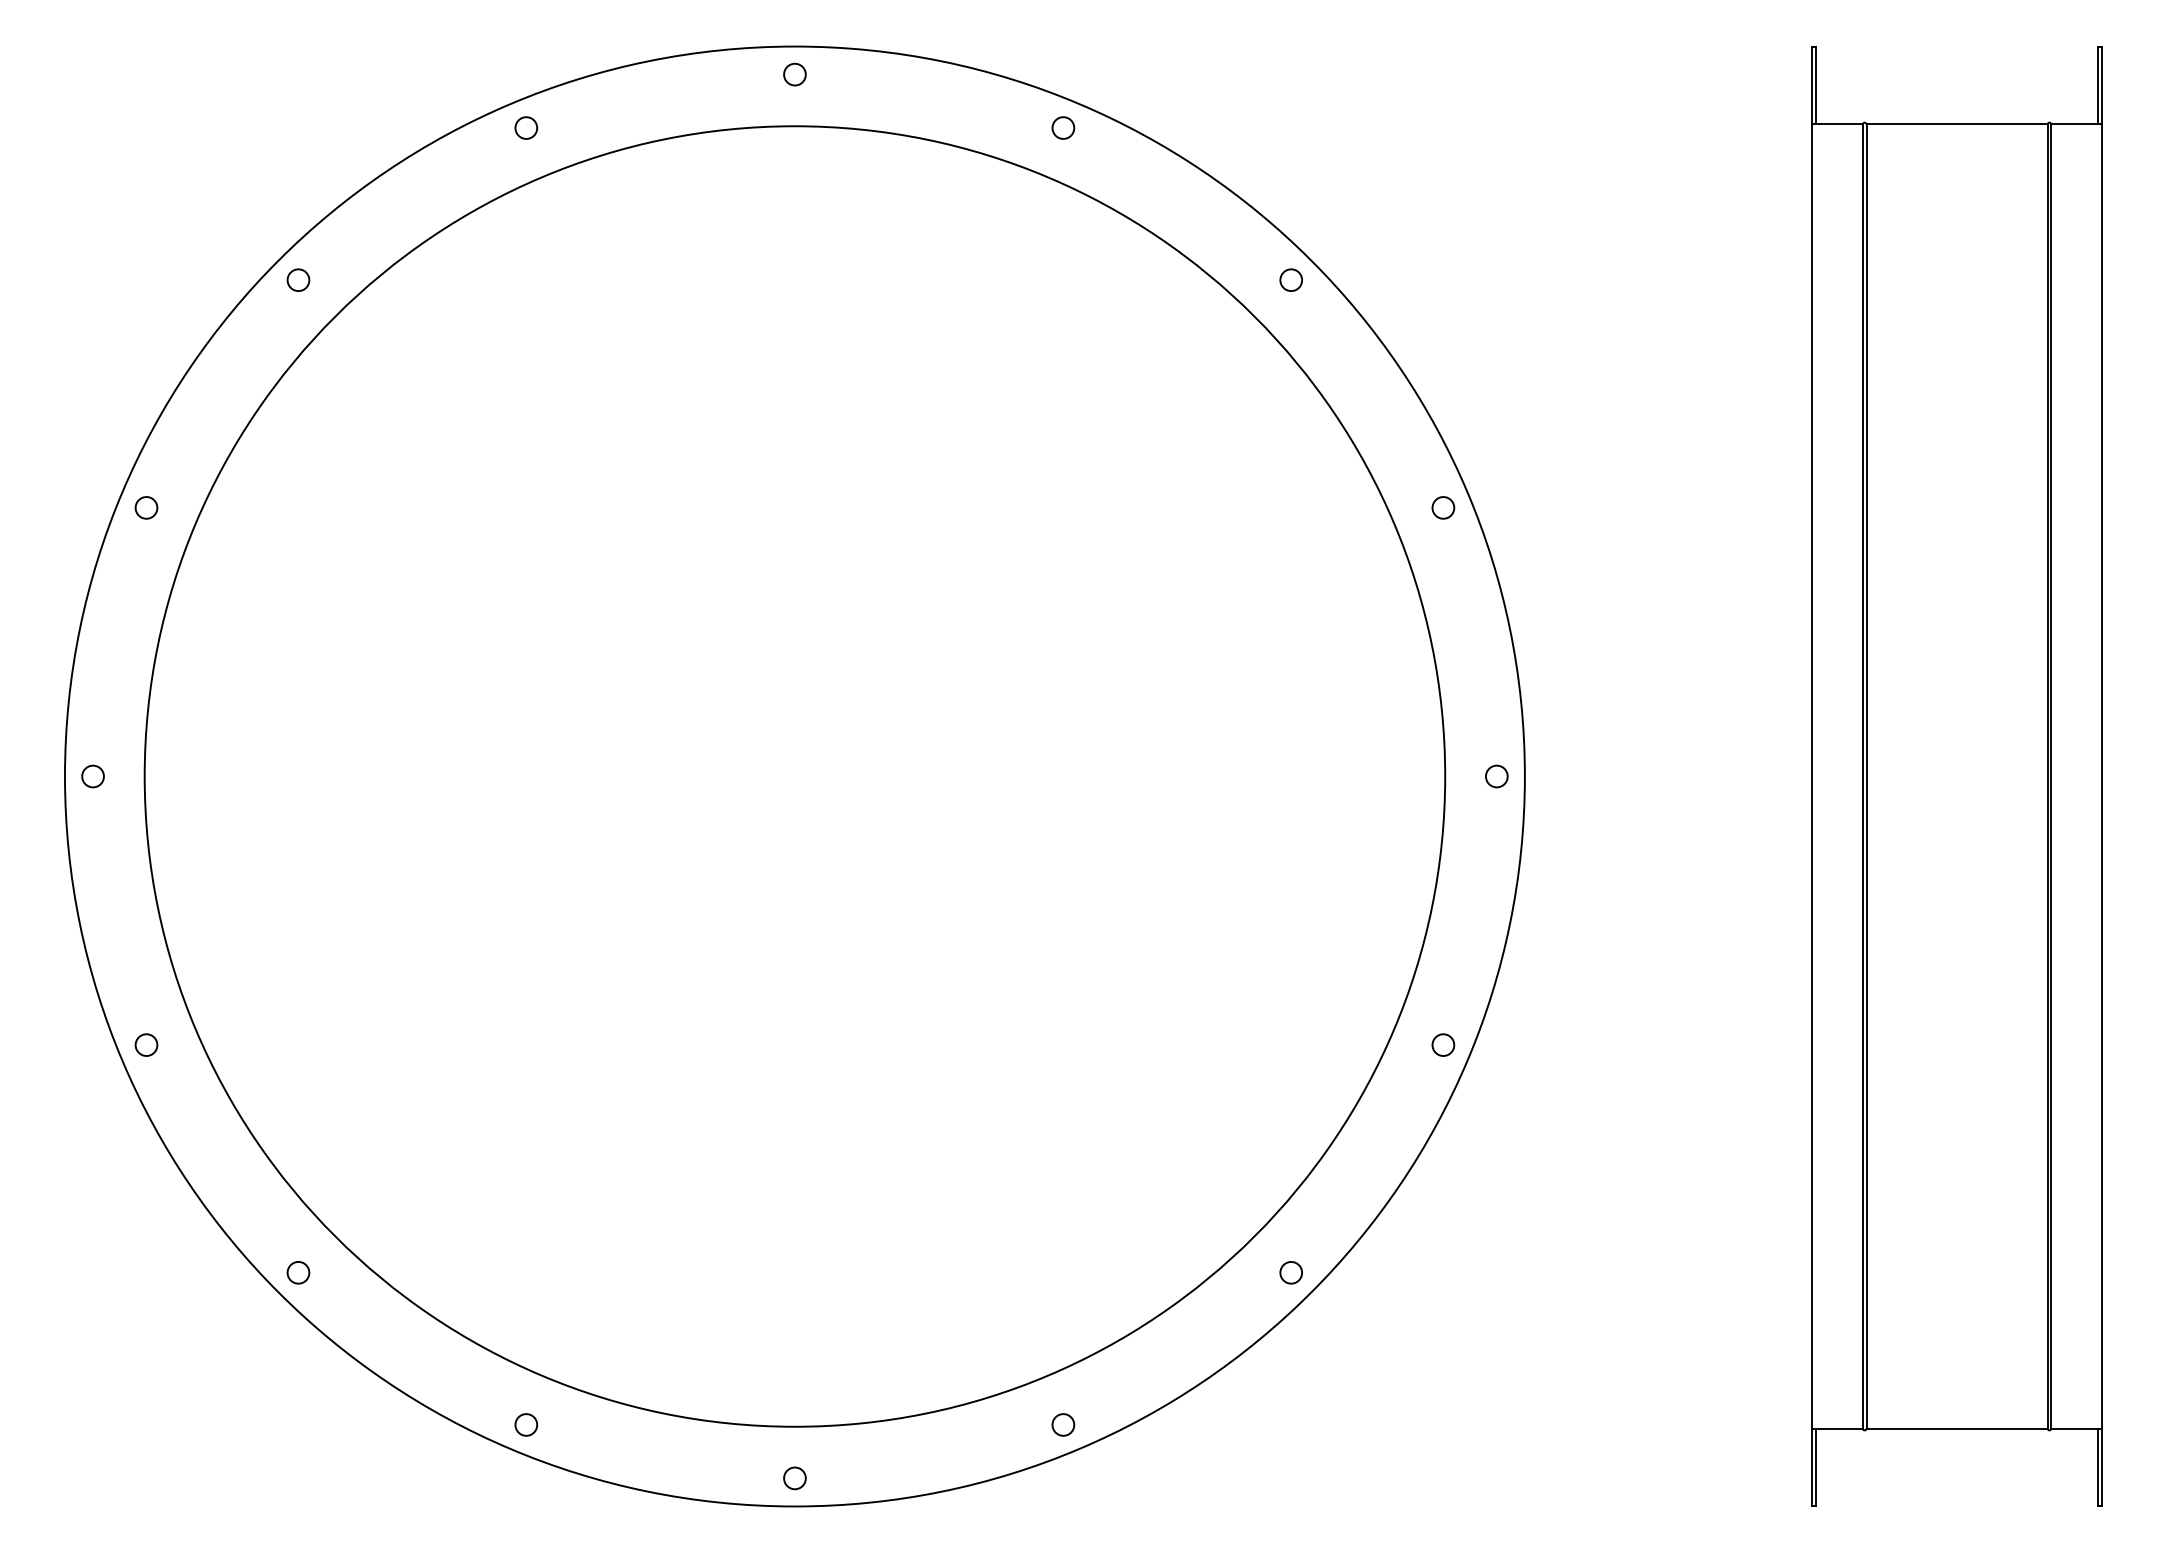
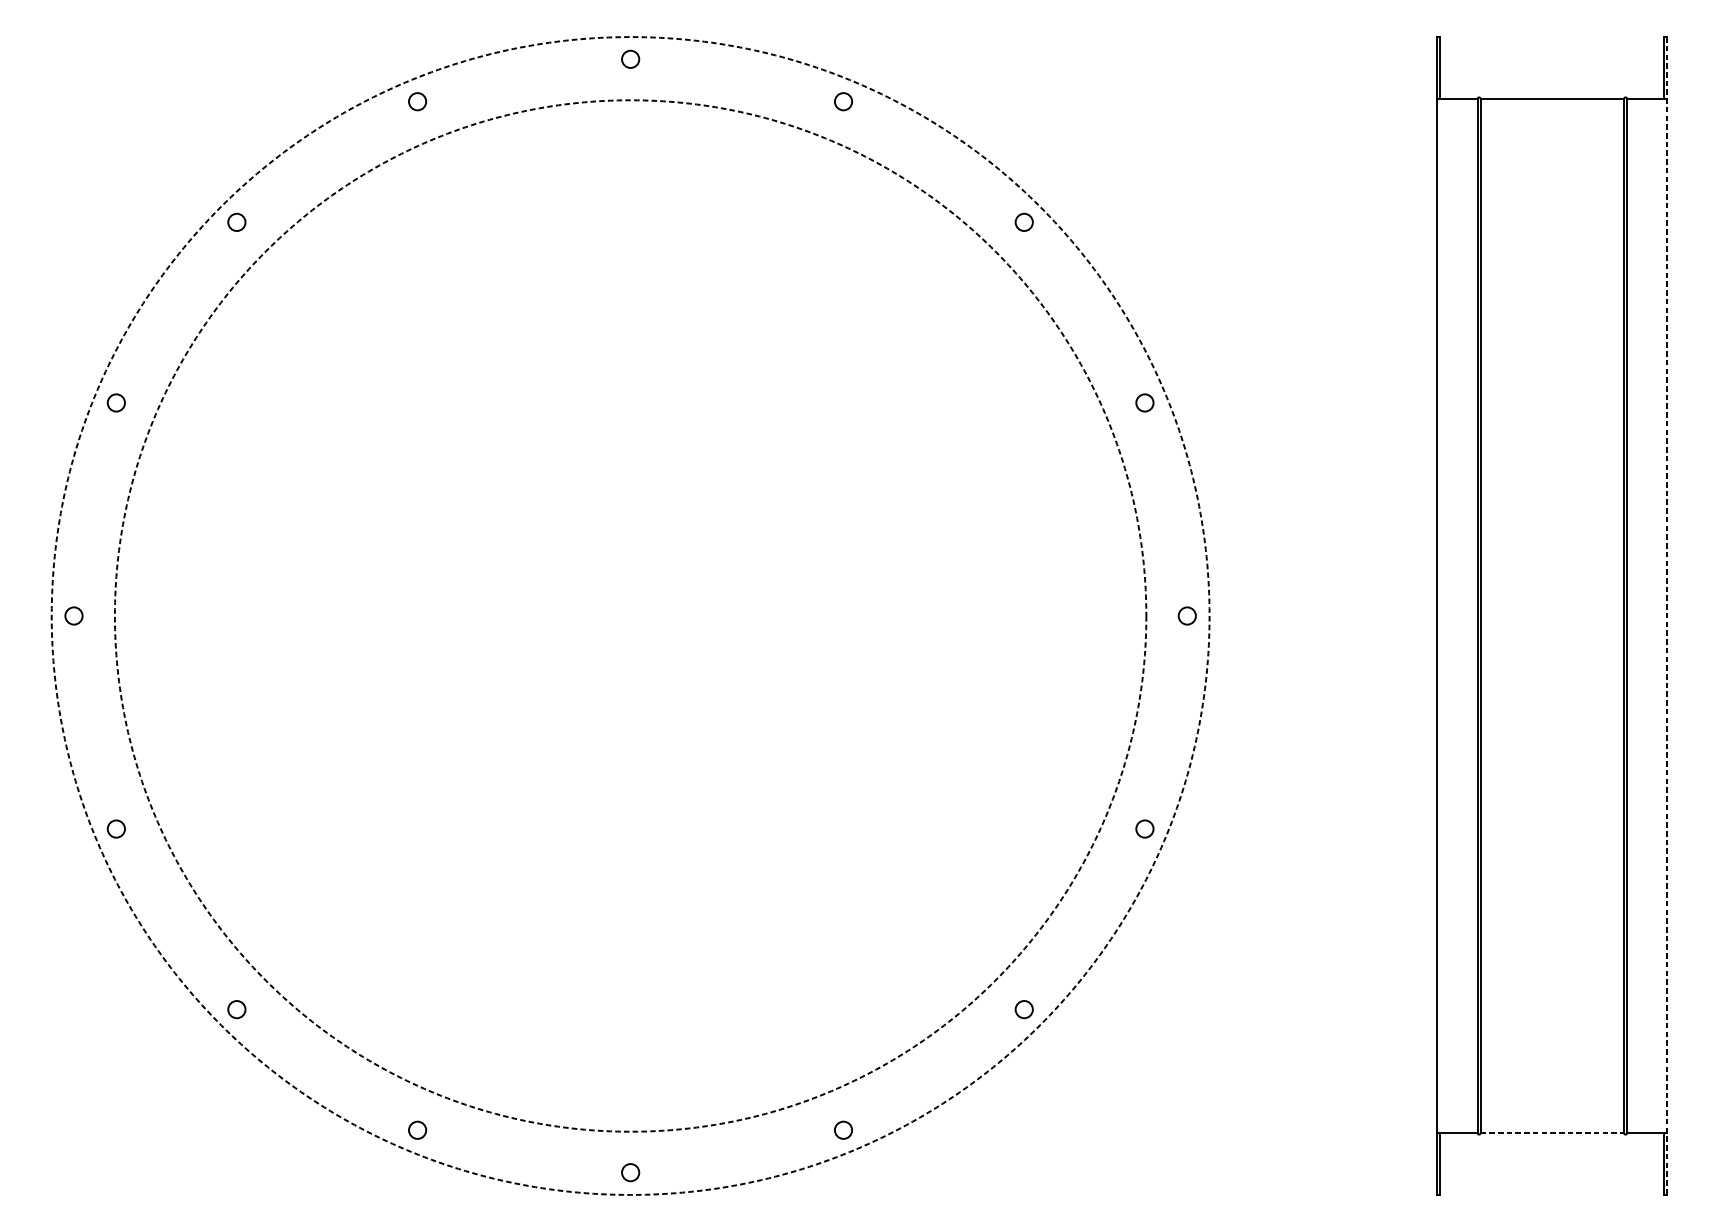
circle: (794, 776) -> (630, 616), solid -> dashed
circle: (794, 776) -> (630, 616), solid -> dashed
line: (2101, 776) -> (1666, 616), solid -> dashed
line: (1957, 1428) -> (1552, 1133), solid -> dashed

